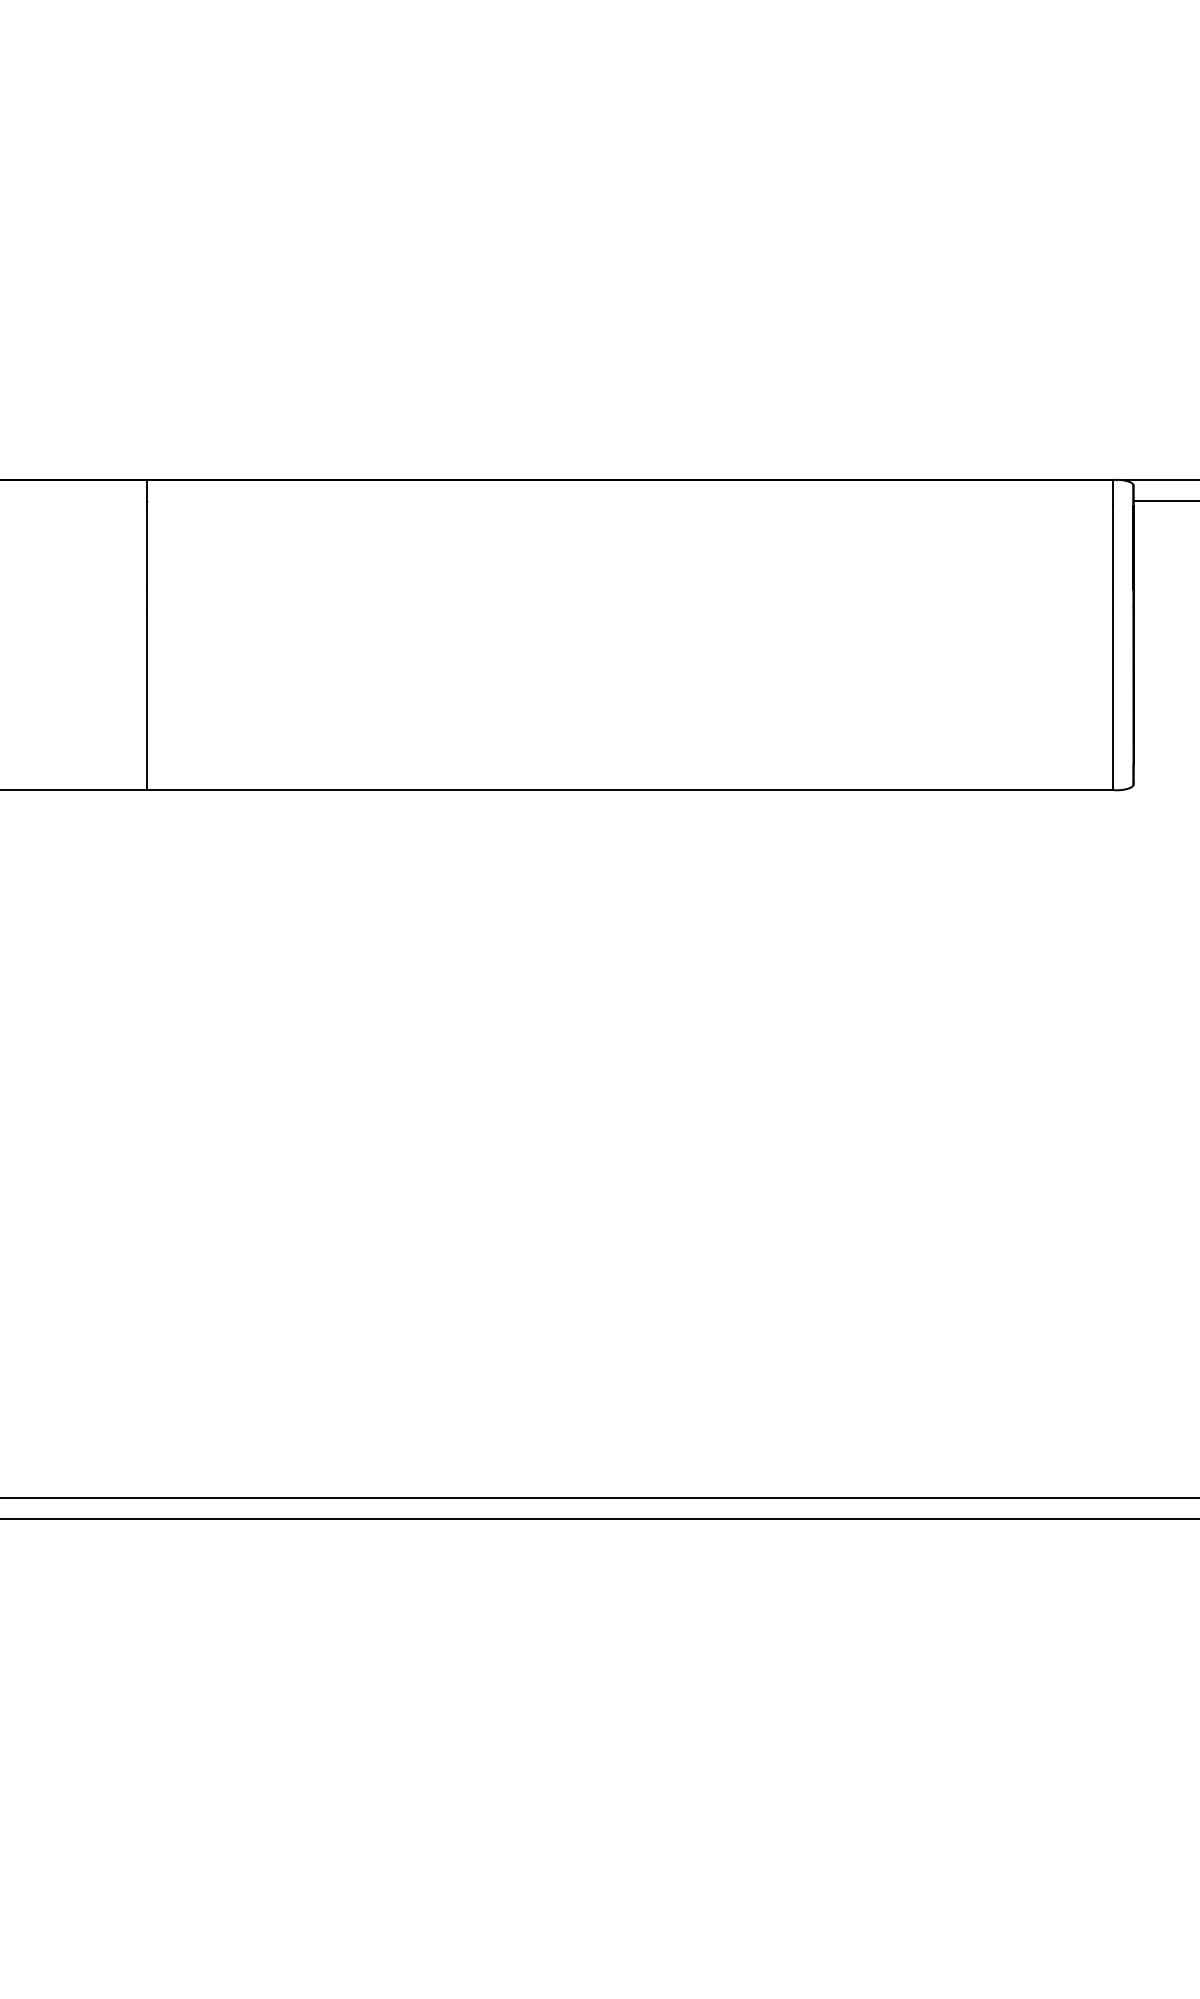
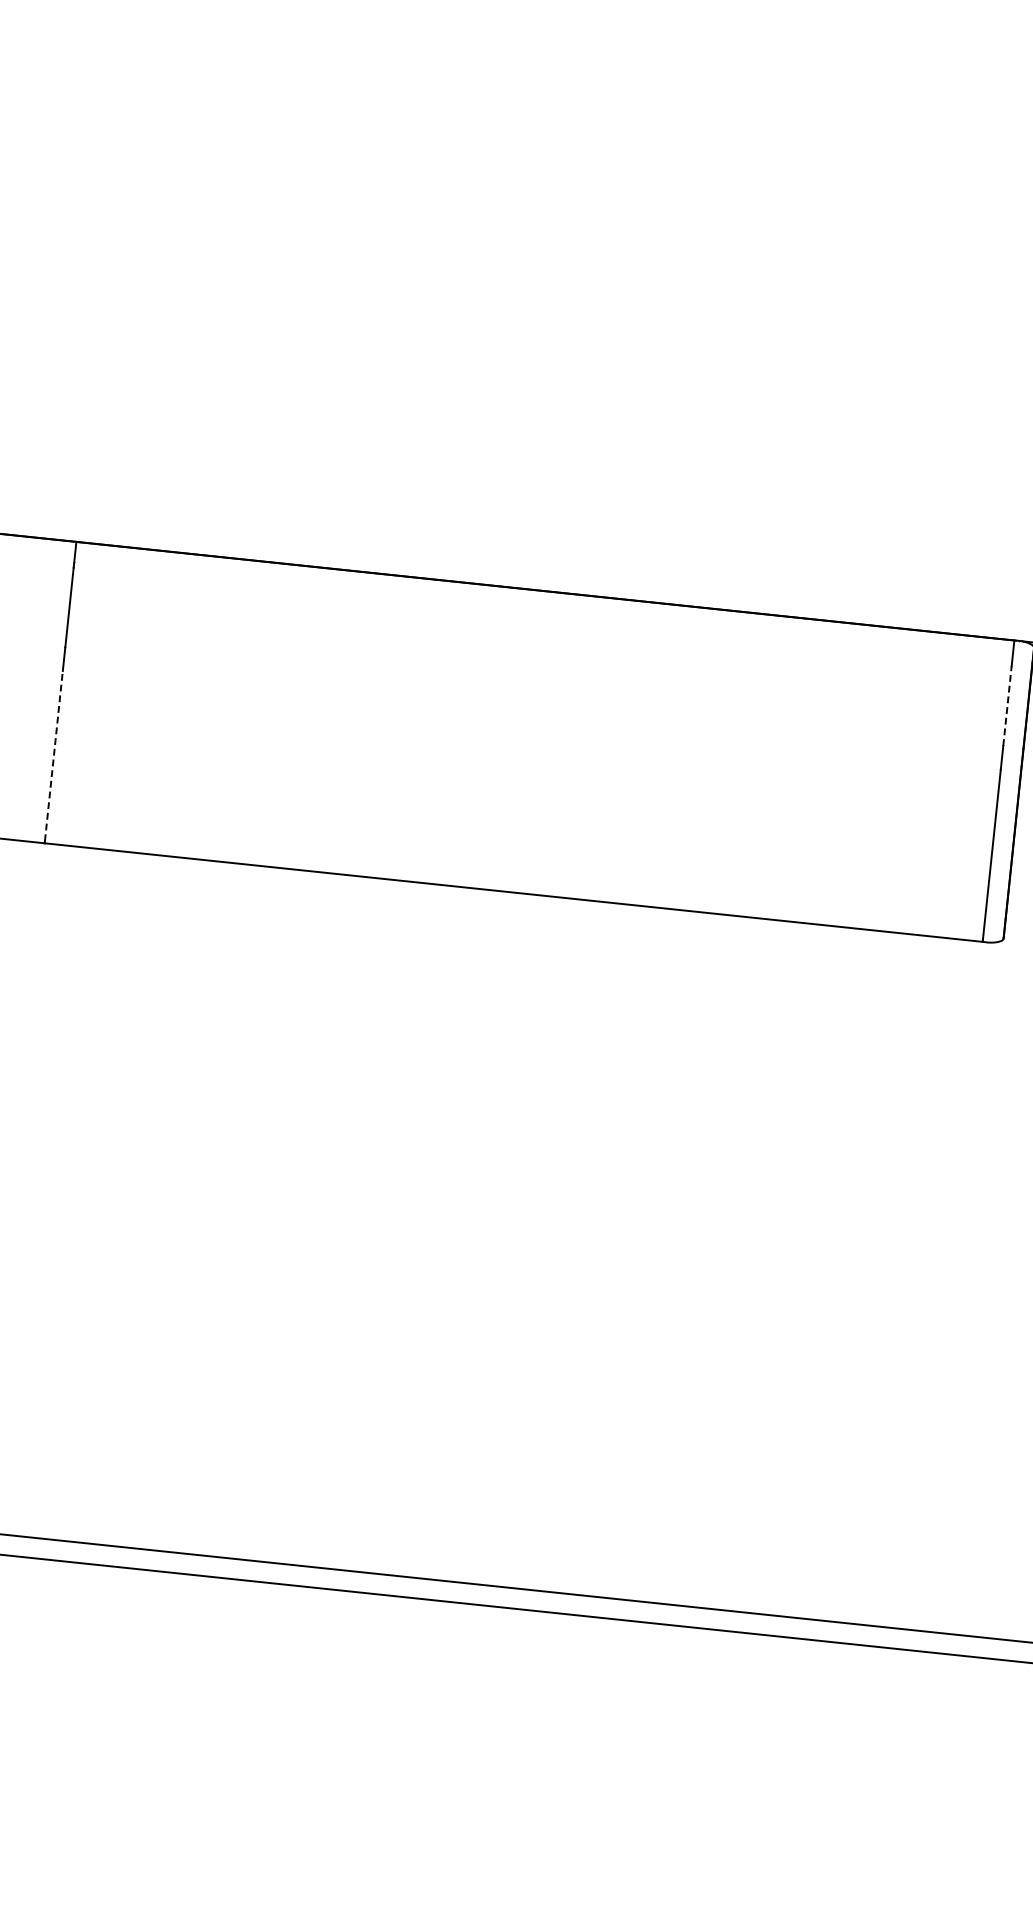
line: (1112, 547) -> (1007, 706), solid -> dashed
line: (147, 700) -> (54, 756), solid -> dashed

